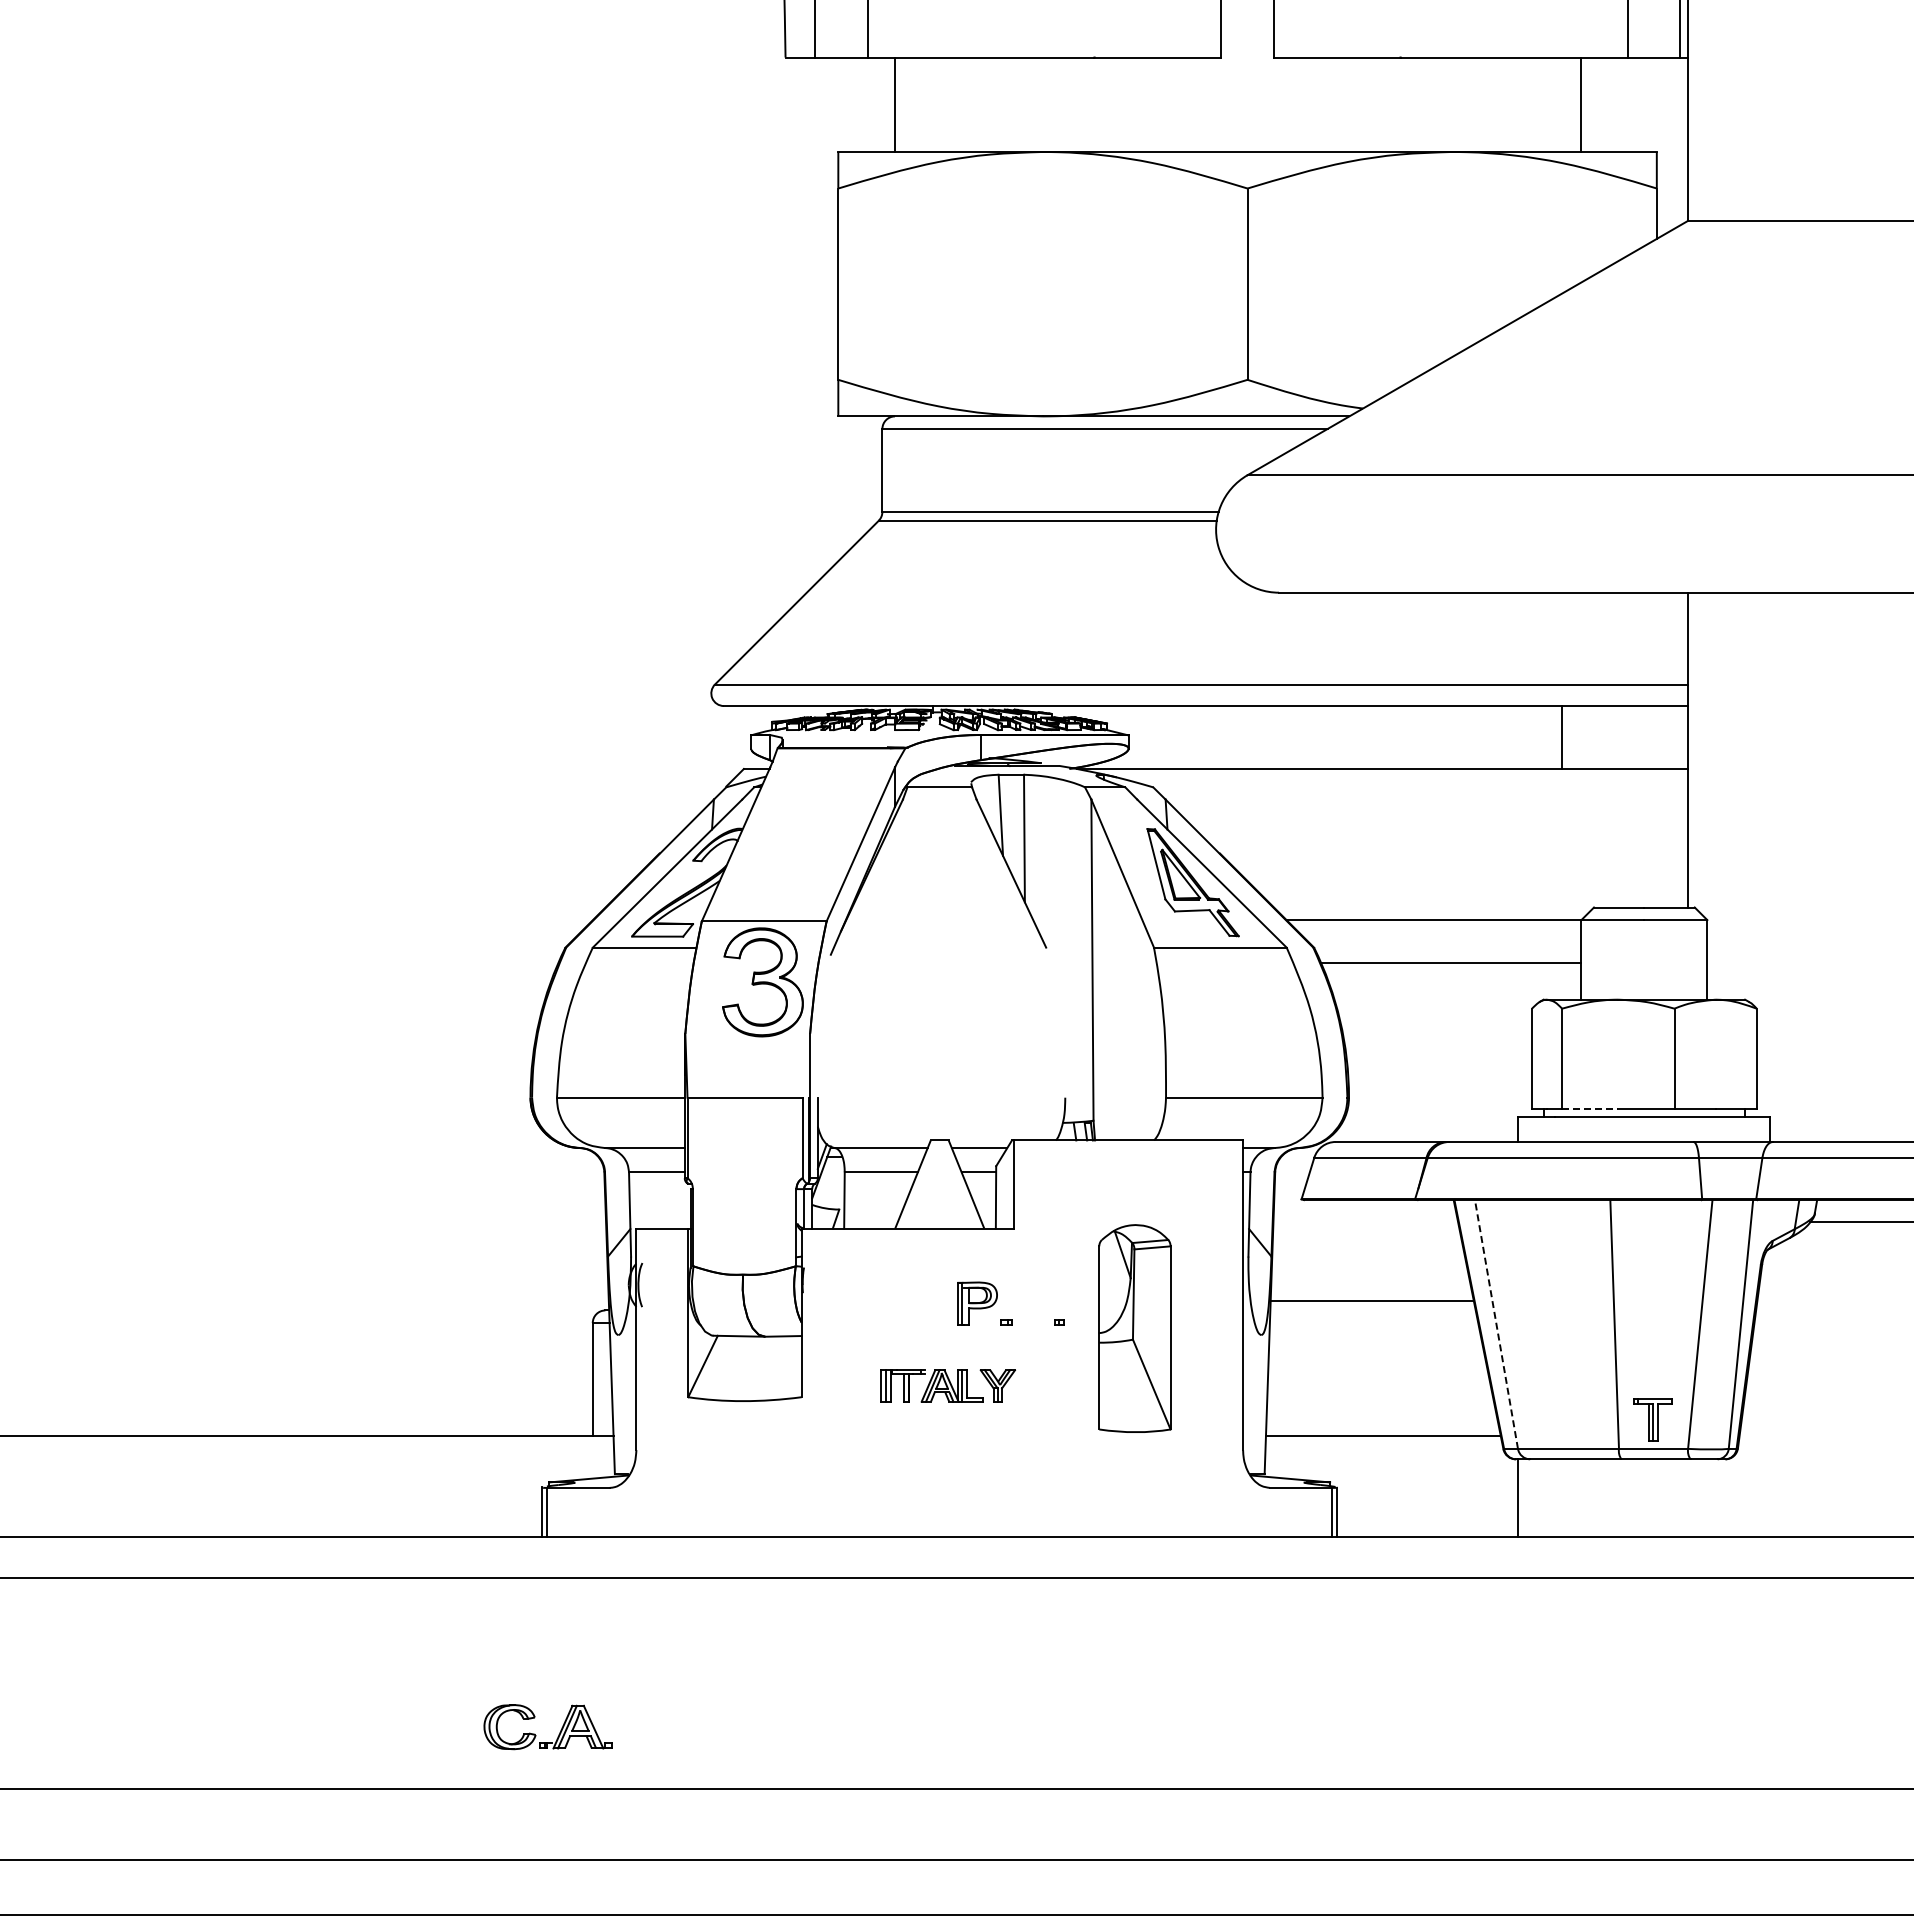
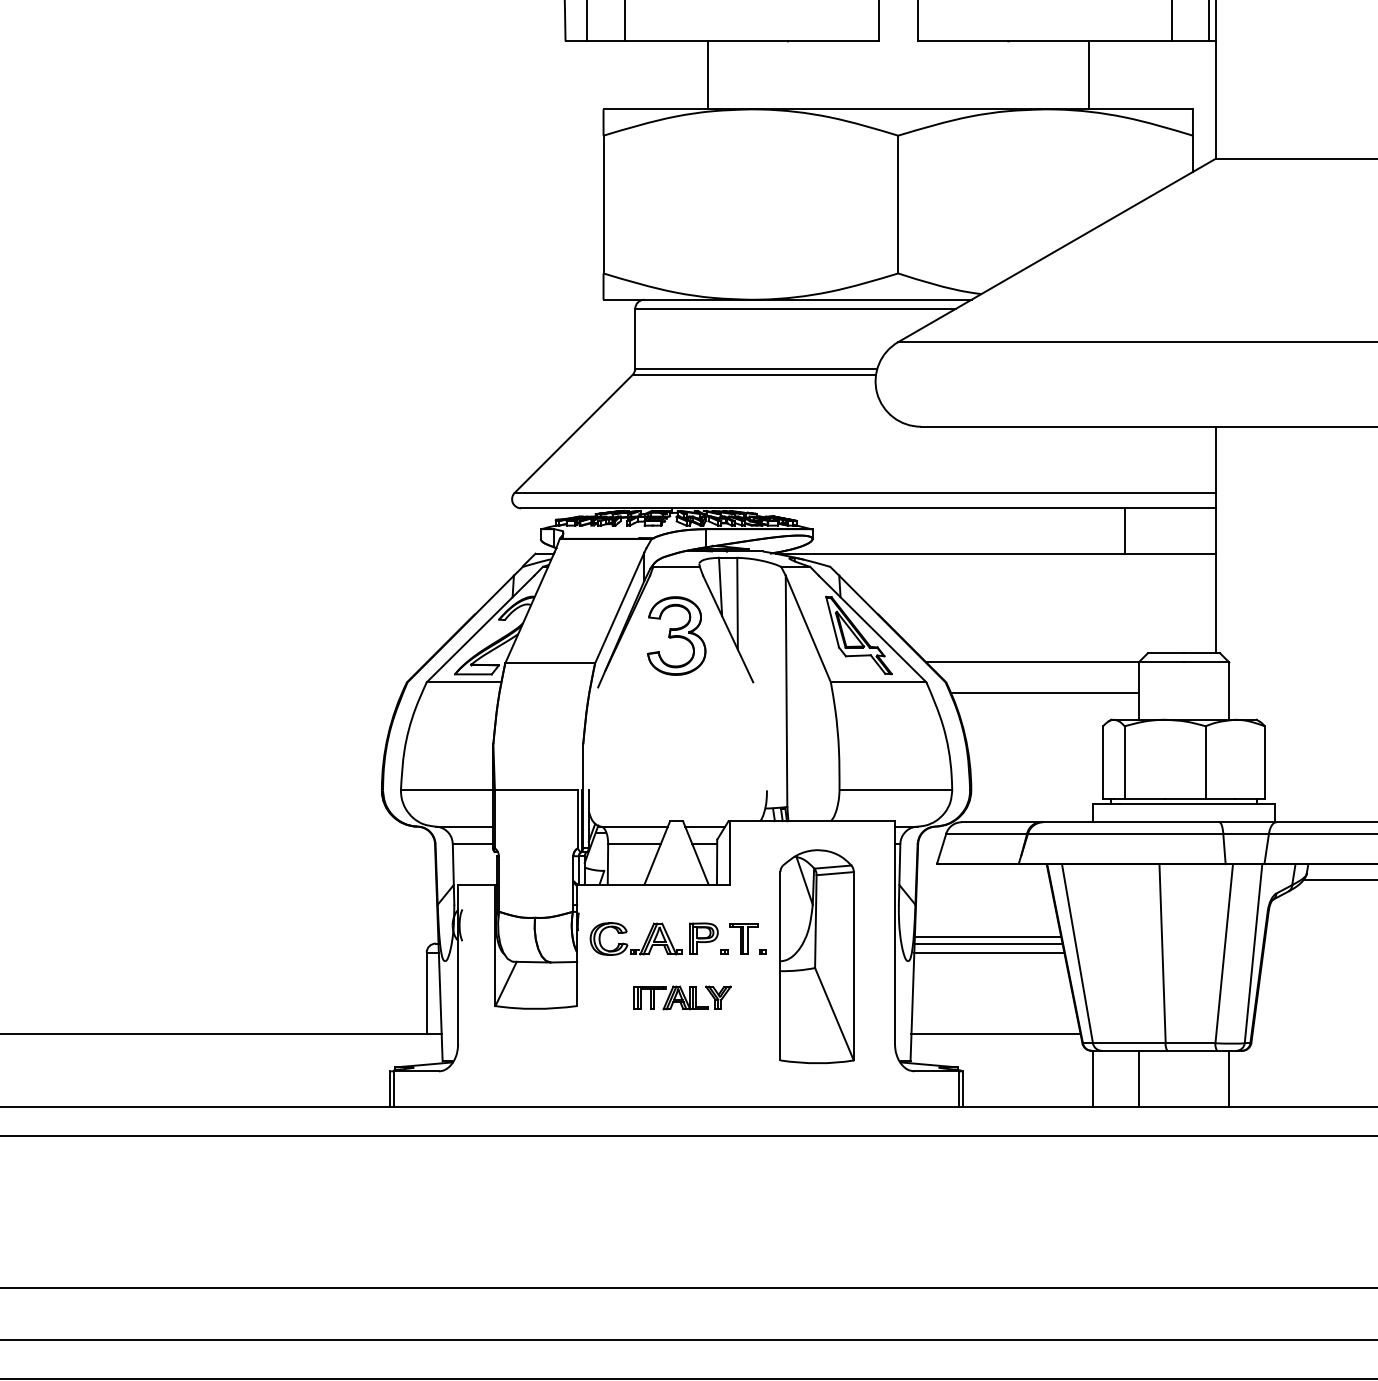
line: (895, 104) -> (708, 75), moved
line: (1581, 104) -> (1089, 75), moved
part: (762, 982) -> (676, 636), moved
line: (1590, 1109) -> (1145, 798), dashed -> solid
line: (1372, 1310) -> (988, 943), added
line: (1373, 1323) -> (988, 952), added
line: (1496, 1324) -> (1077, 953), dashed -> solid
part: (1134, 1328) -> (816, 956), size x1.43
part: (1652, 1419) -> (743, 938), moved
line: (1581, 1498) -> (1138, 1078), added
line: (1707, 1498) -> (1229, 1078), added
part: (559, 1732) -> (644, 942), moved

